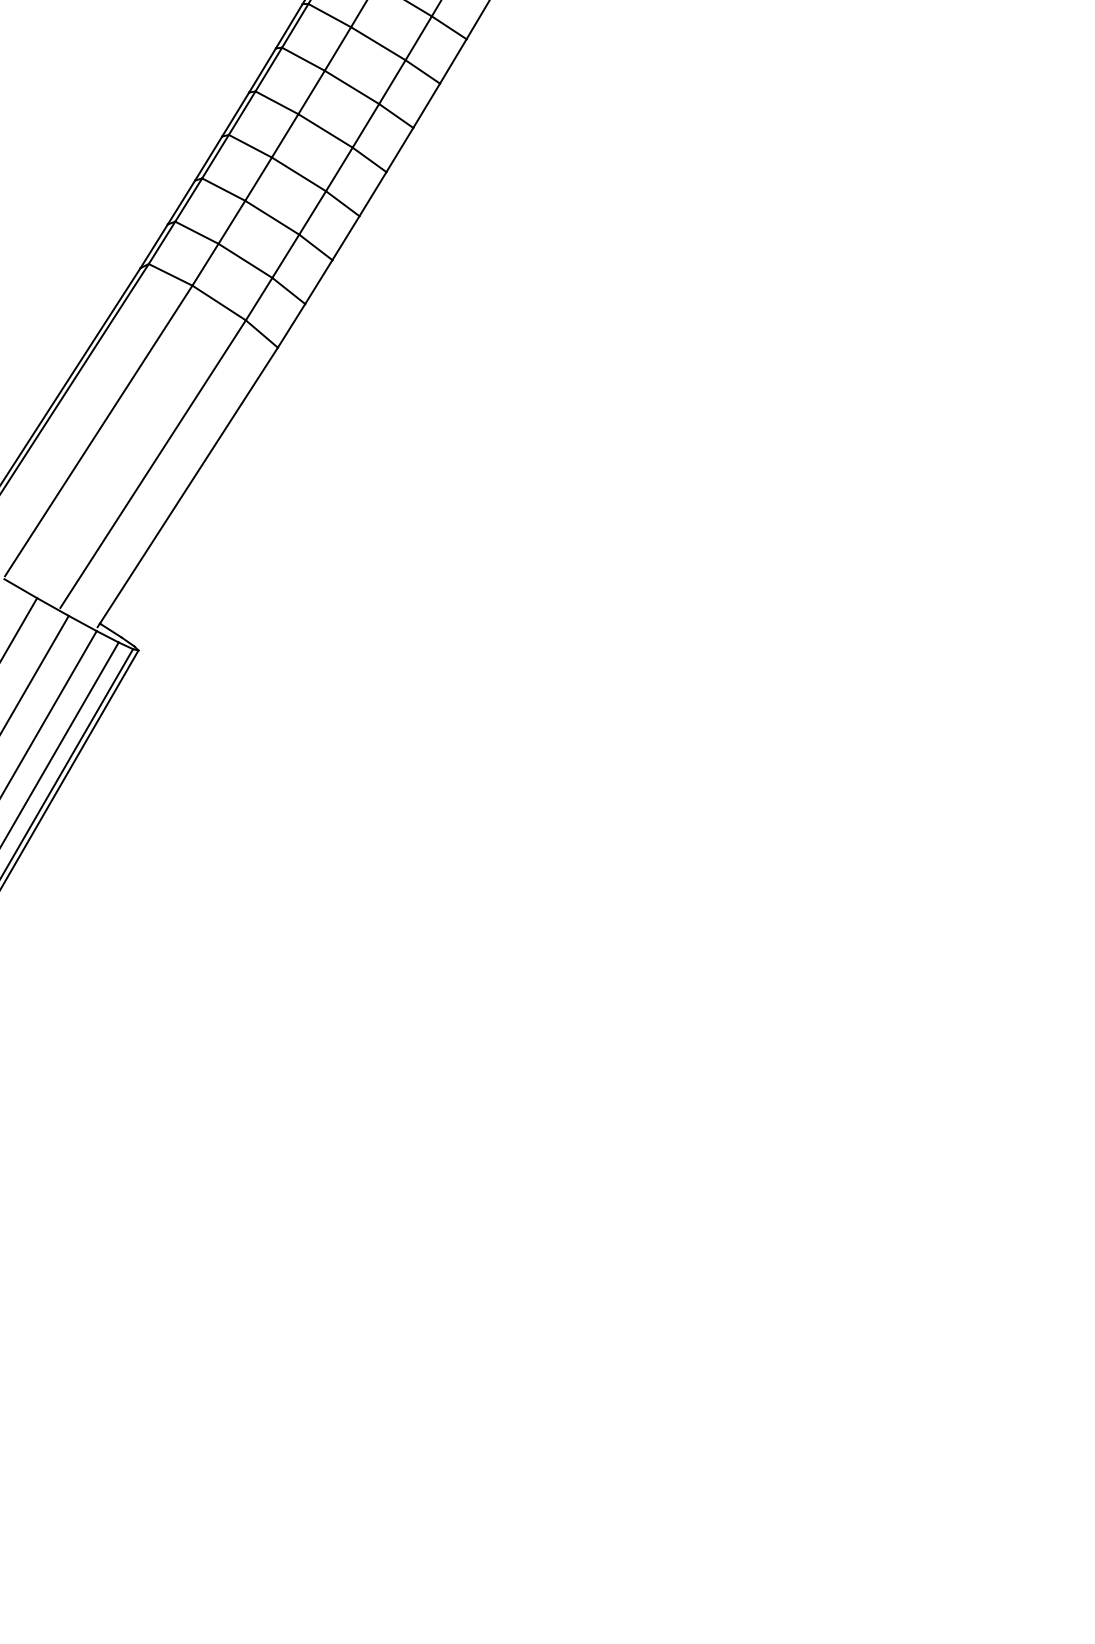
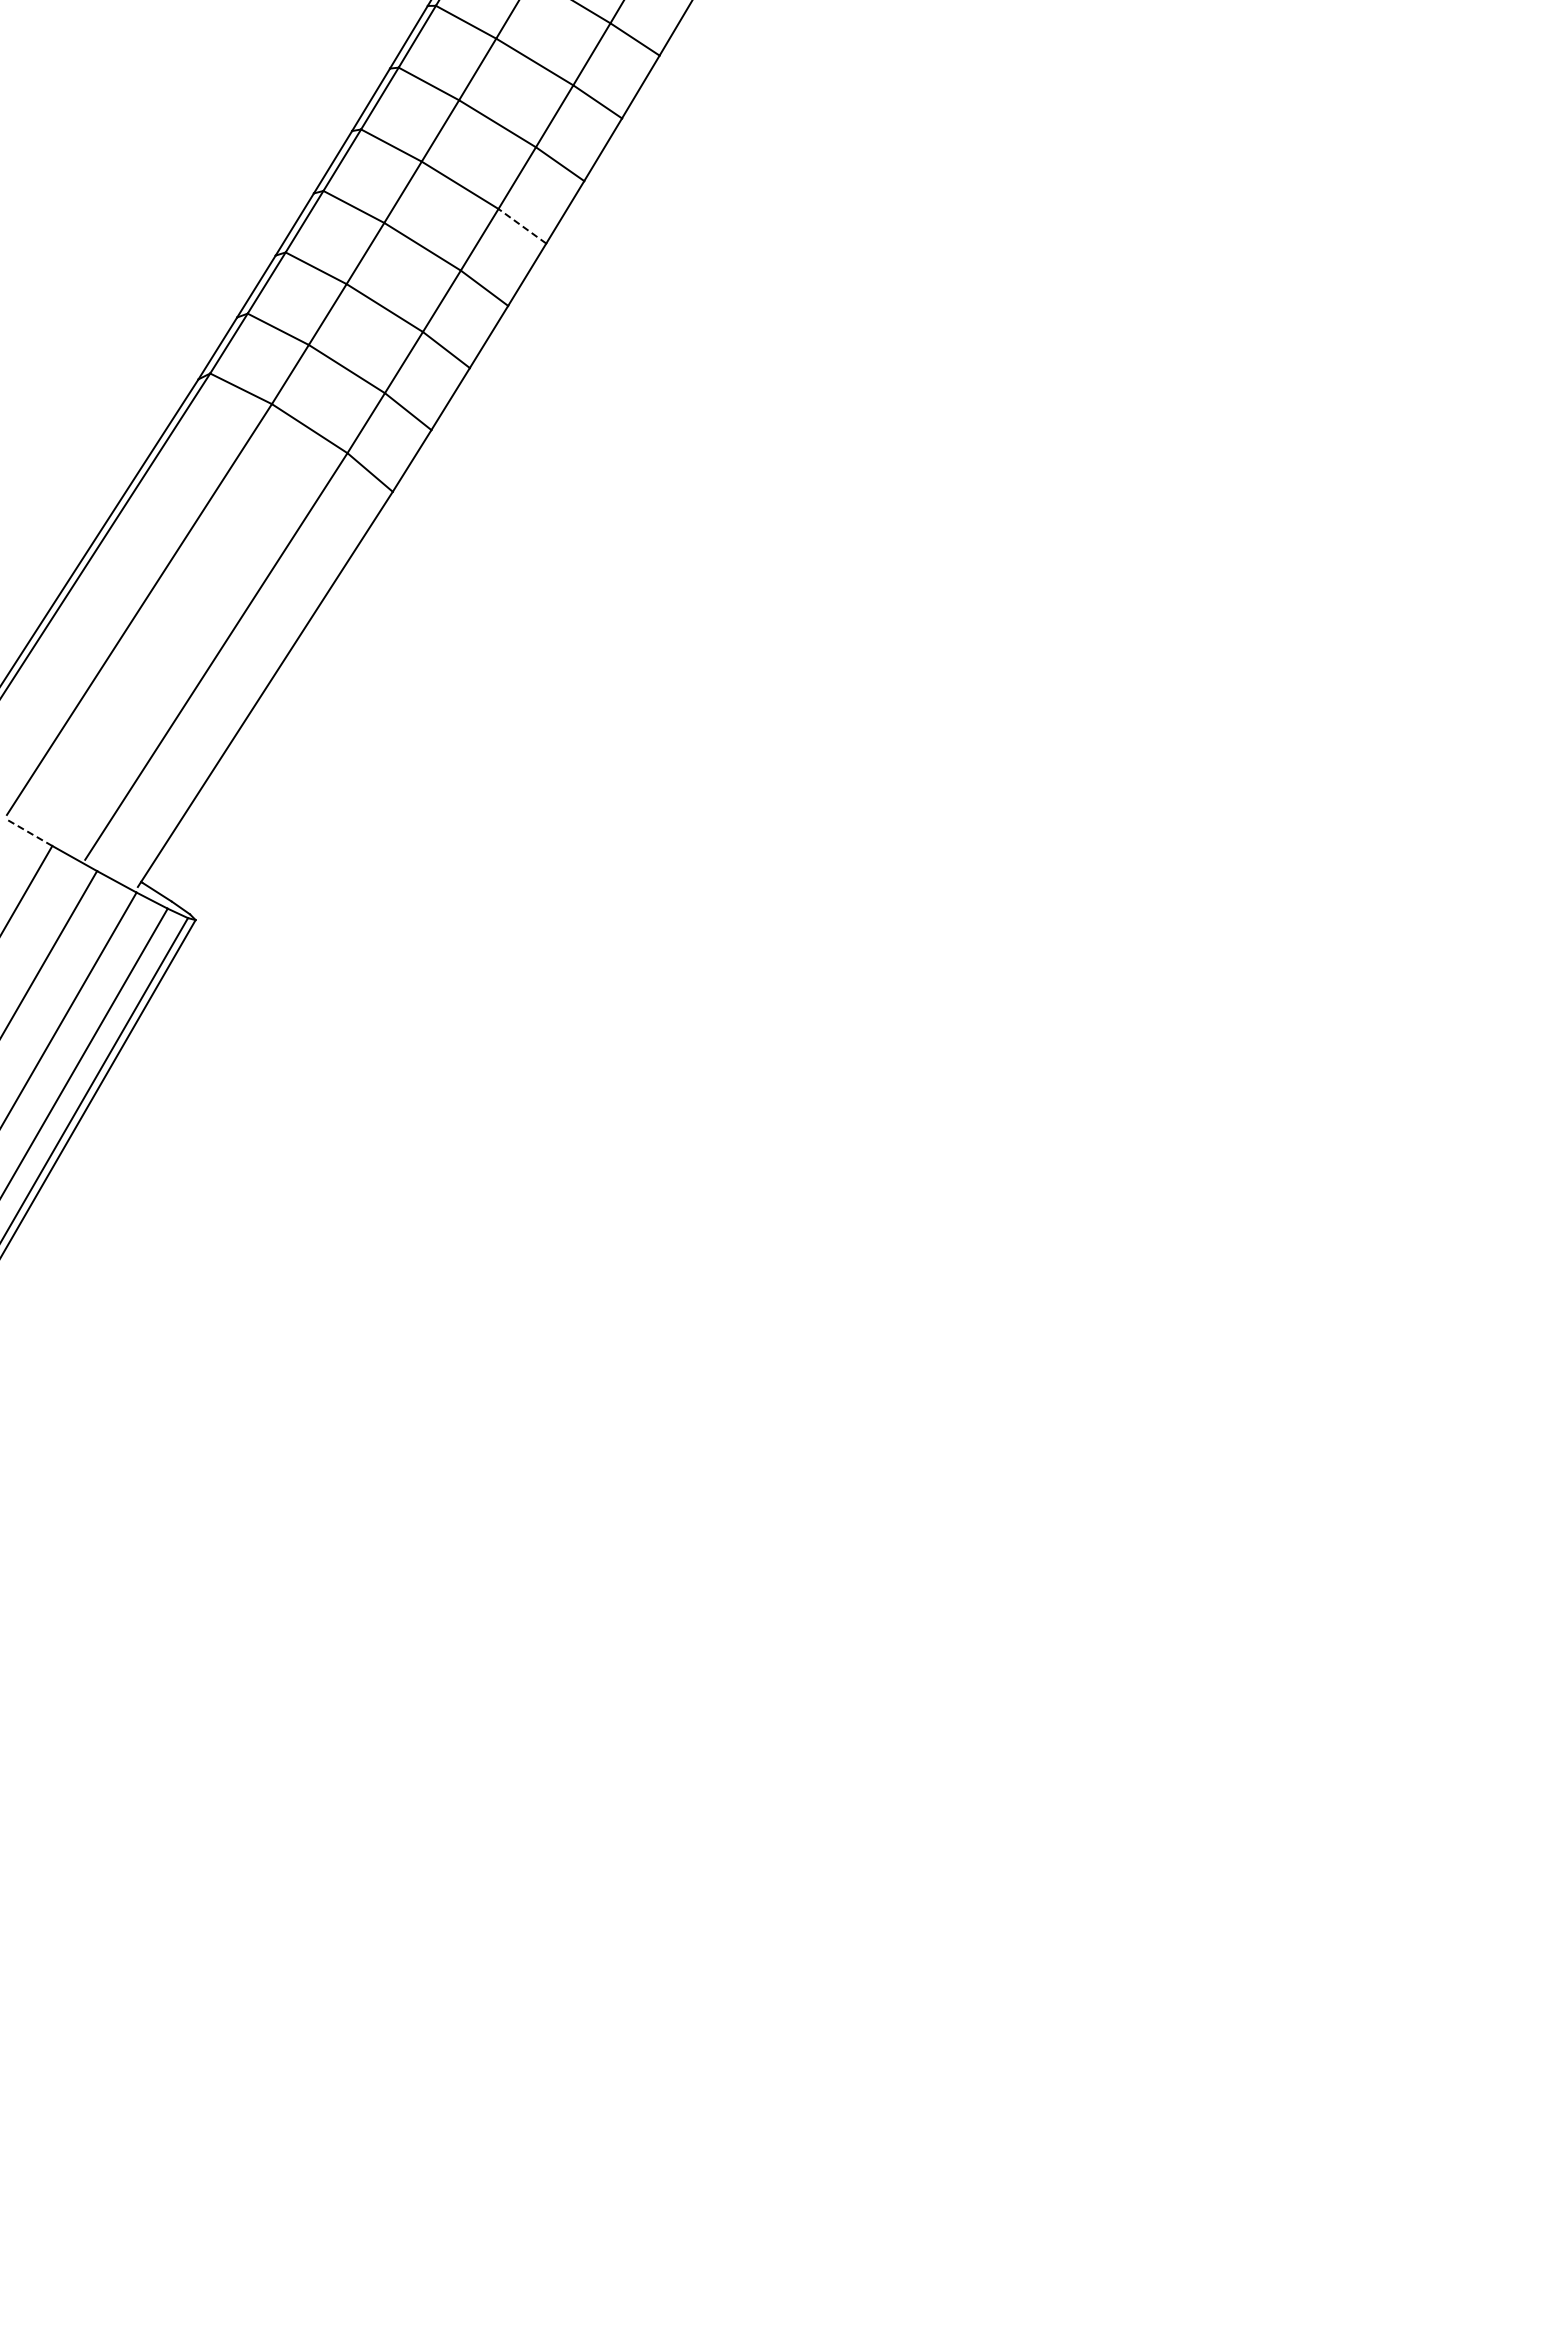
line: (369, 159) -> (522, 225), solid -> dashed
line: (20, 588) -> (29, 832), solid -> dashed

